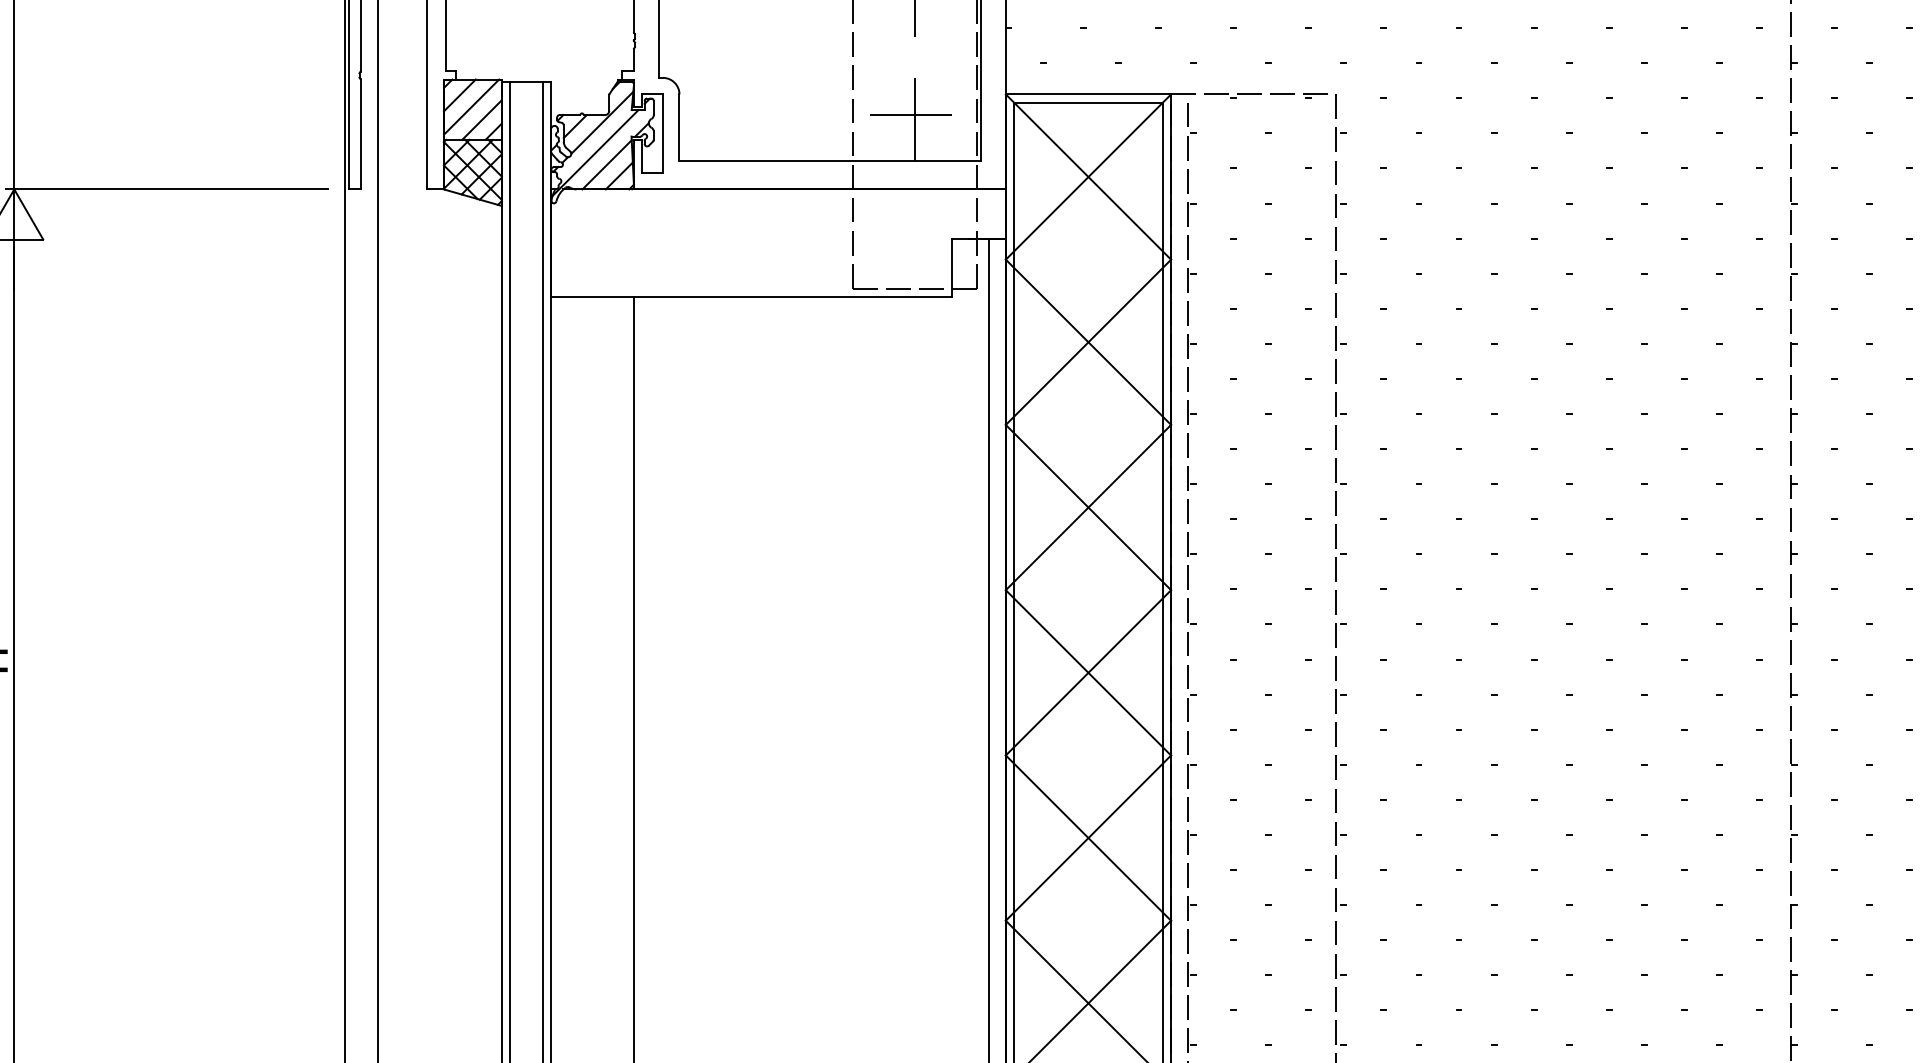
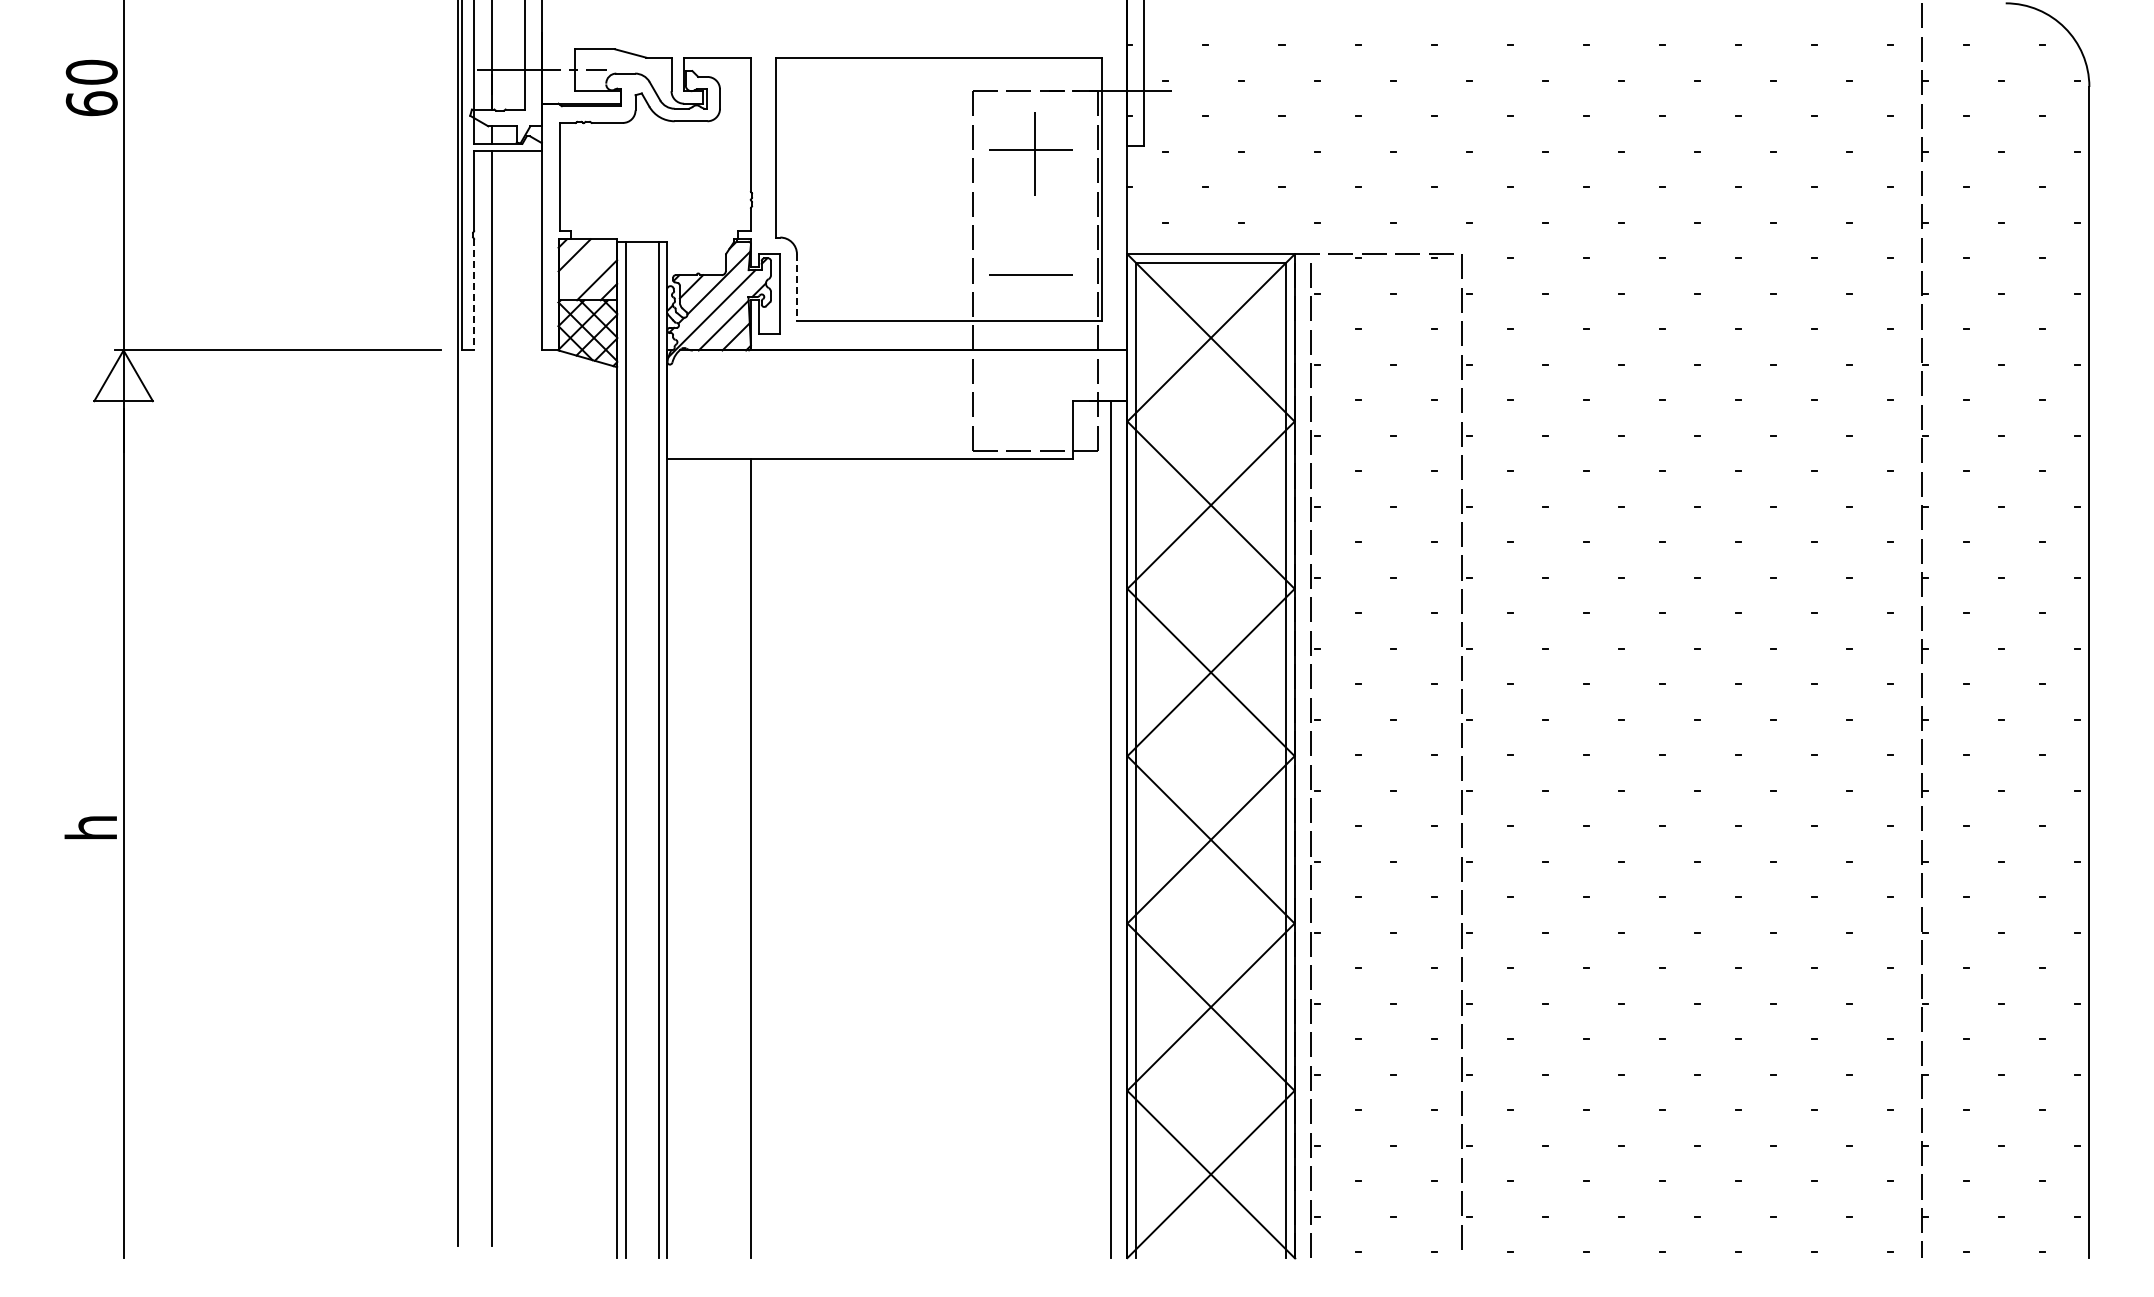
line: (471, 107) -> (586, 267), removed
line: (915, 115) -> (1035, 275), removed
line: (678, 128) -> (796, 288), solid -> dashed
line: (360, 134) -> (474, 294), solid -> dashed

